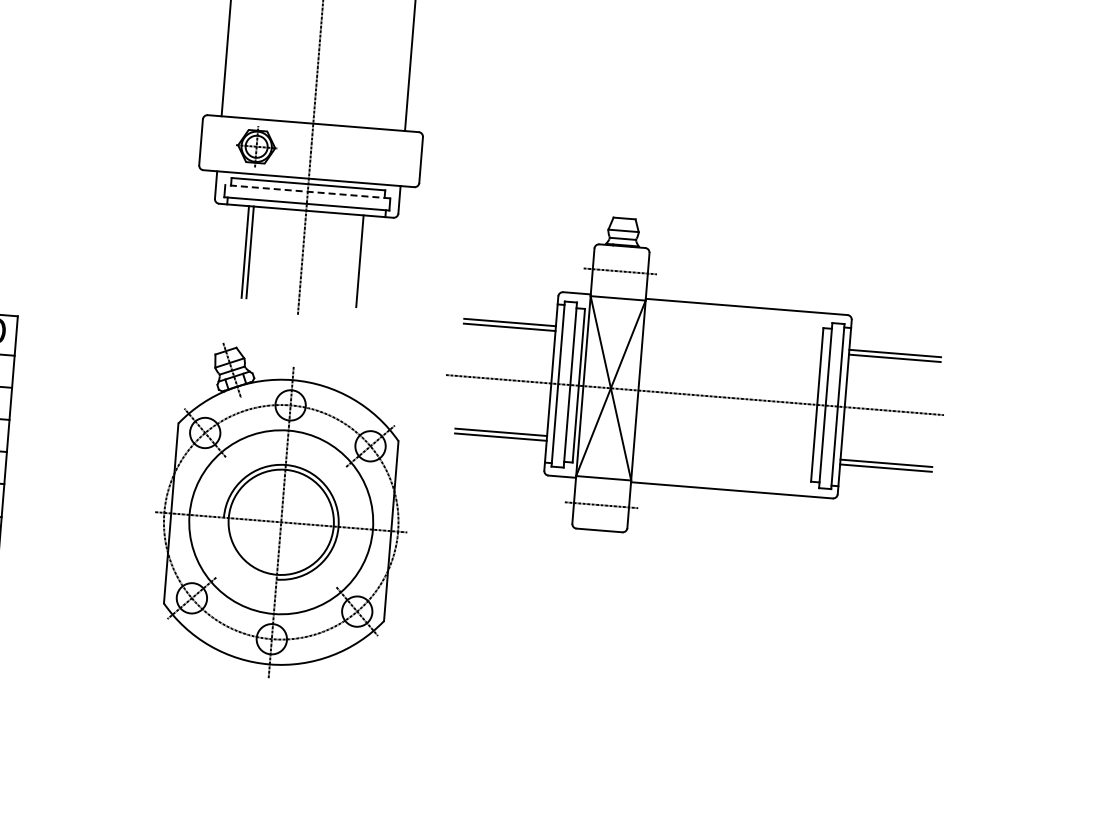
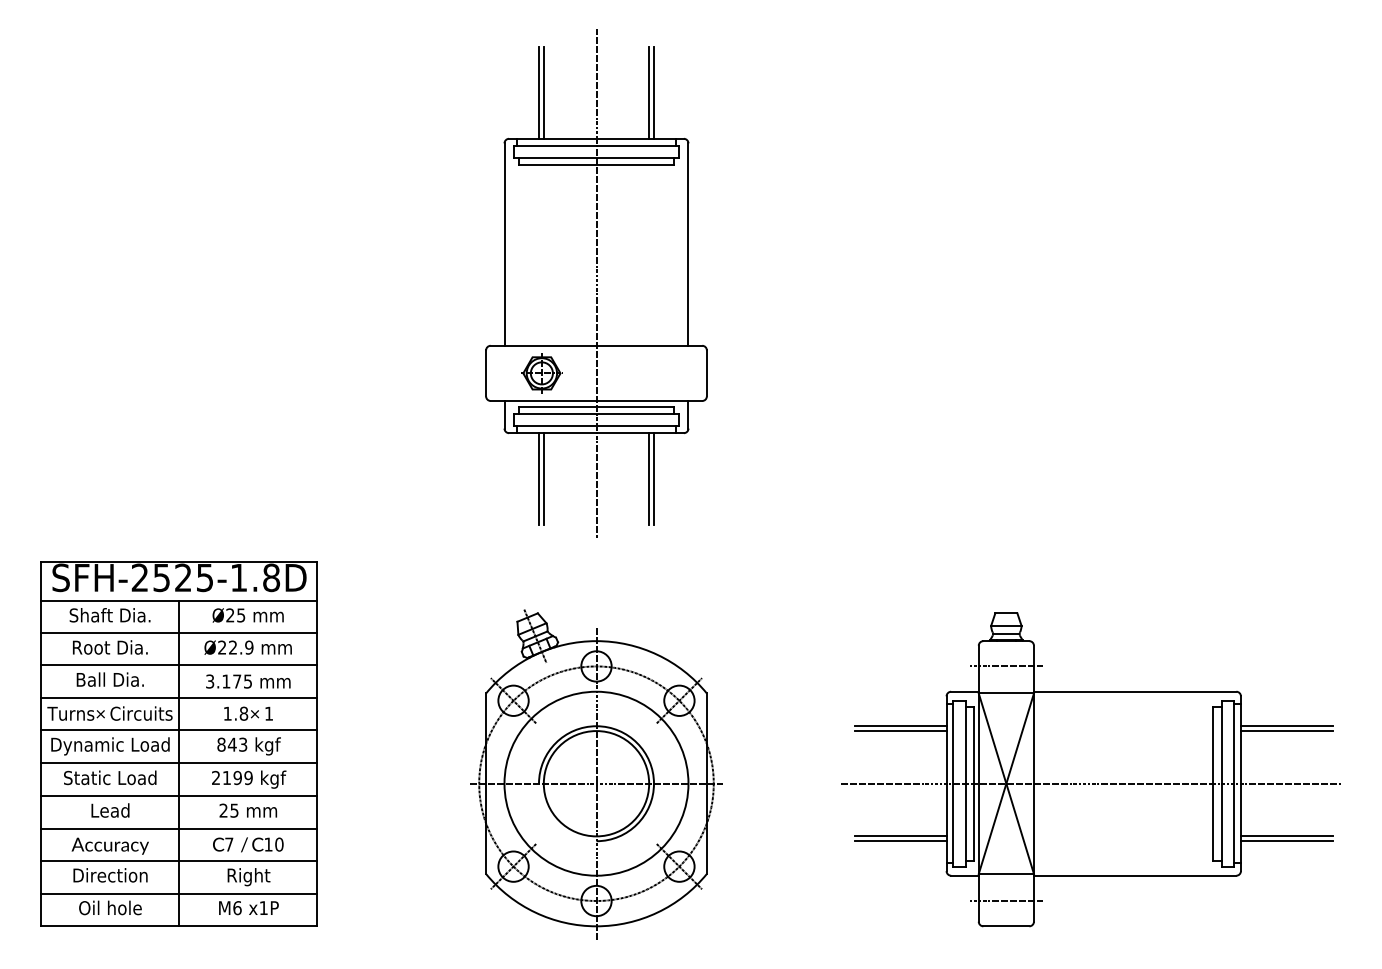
line: (307, 192) -> (596, 414), dashed -> solid
line: (355, 261) -> (649, 479), added
part: (695, 380) -> (1090, 769), moved
part: (281, 513) -> (596, 774), moved

